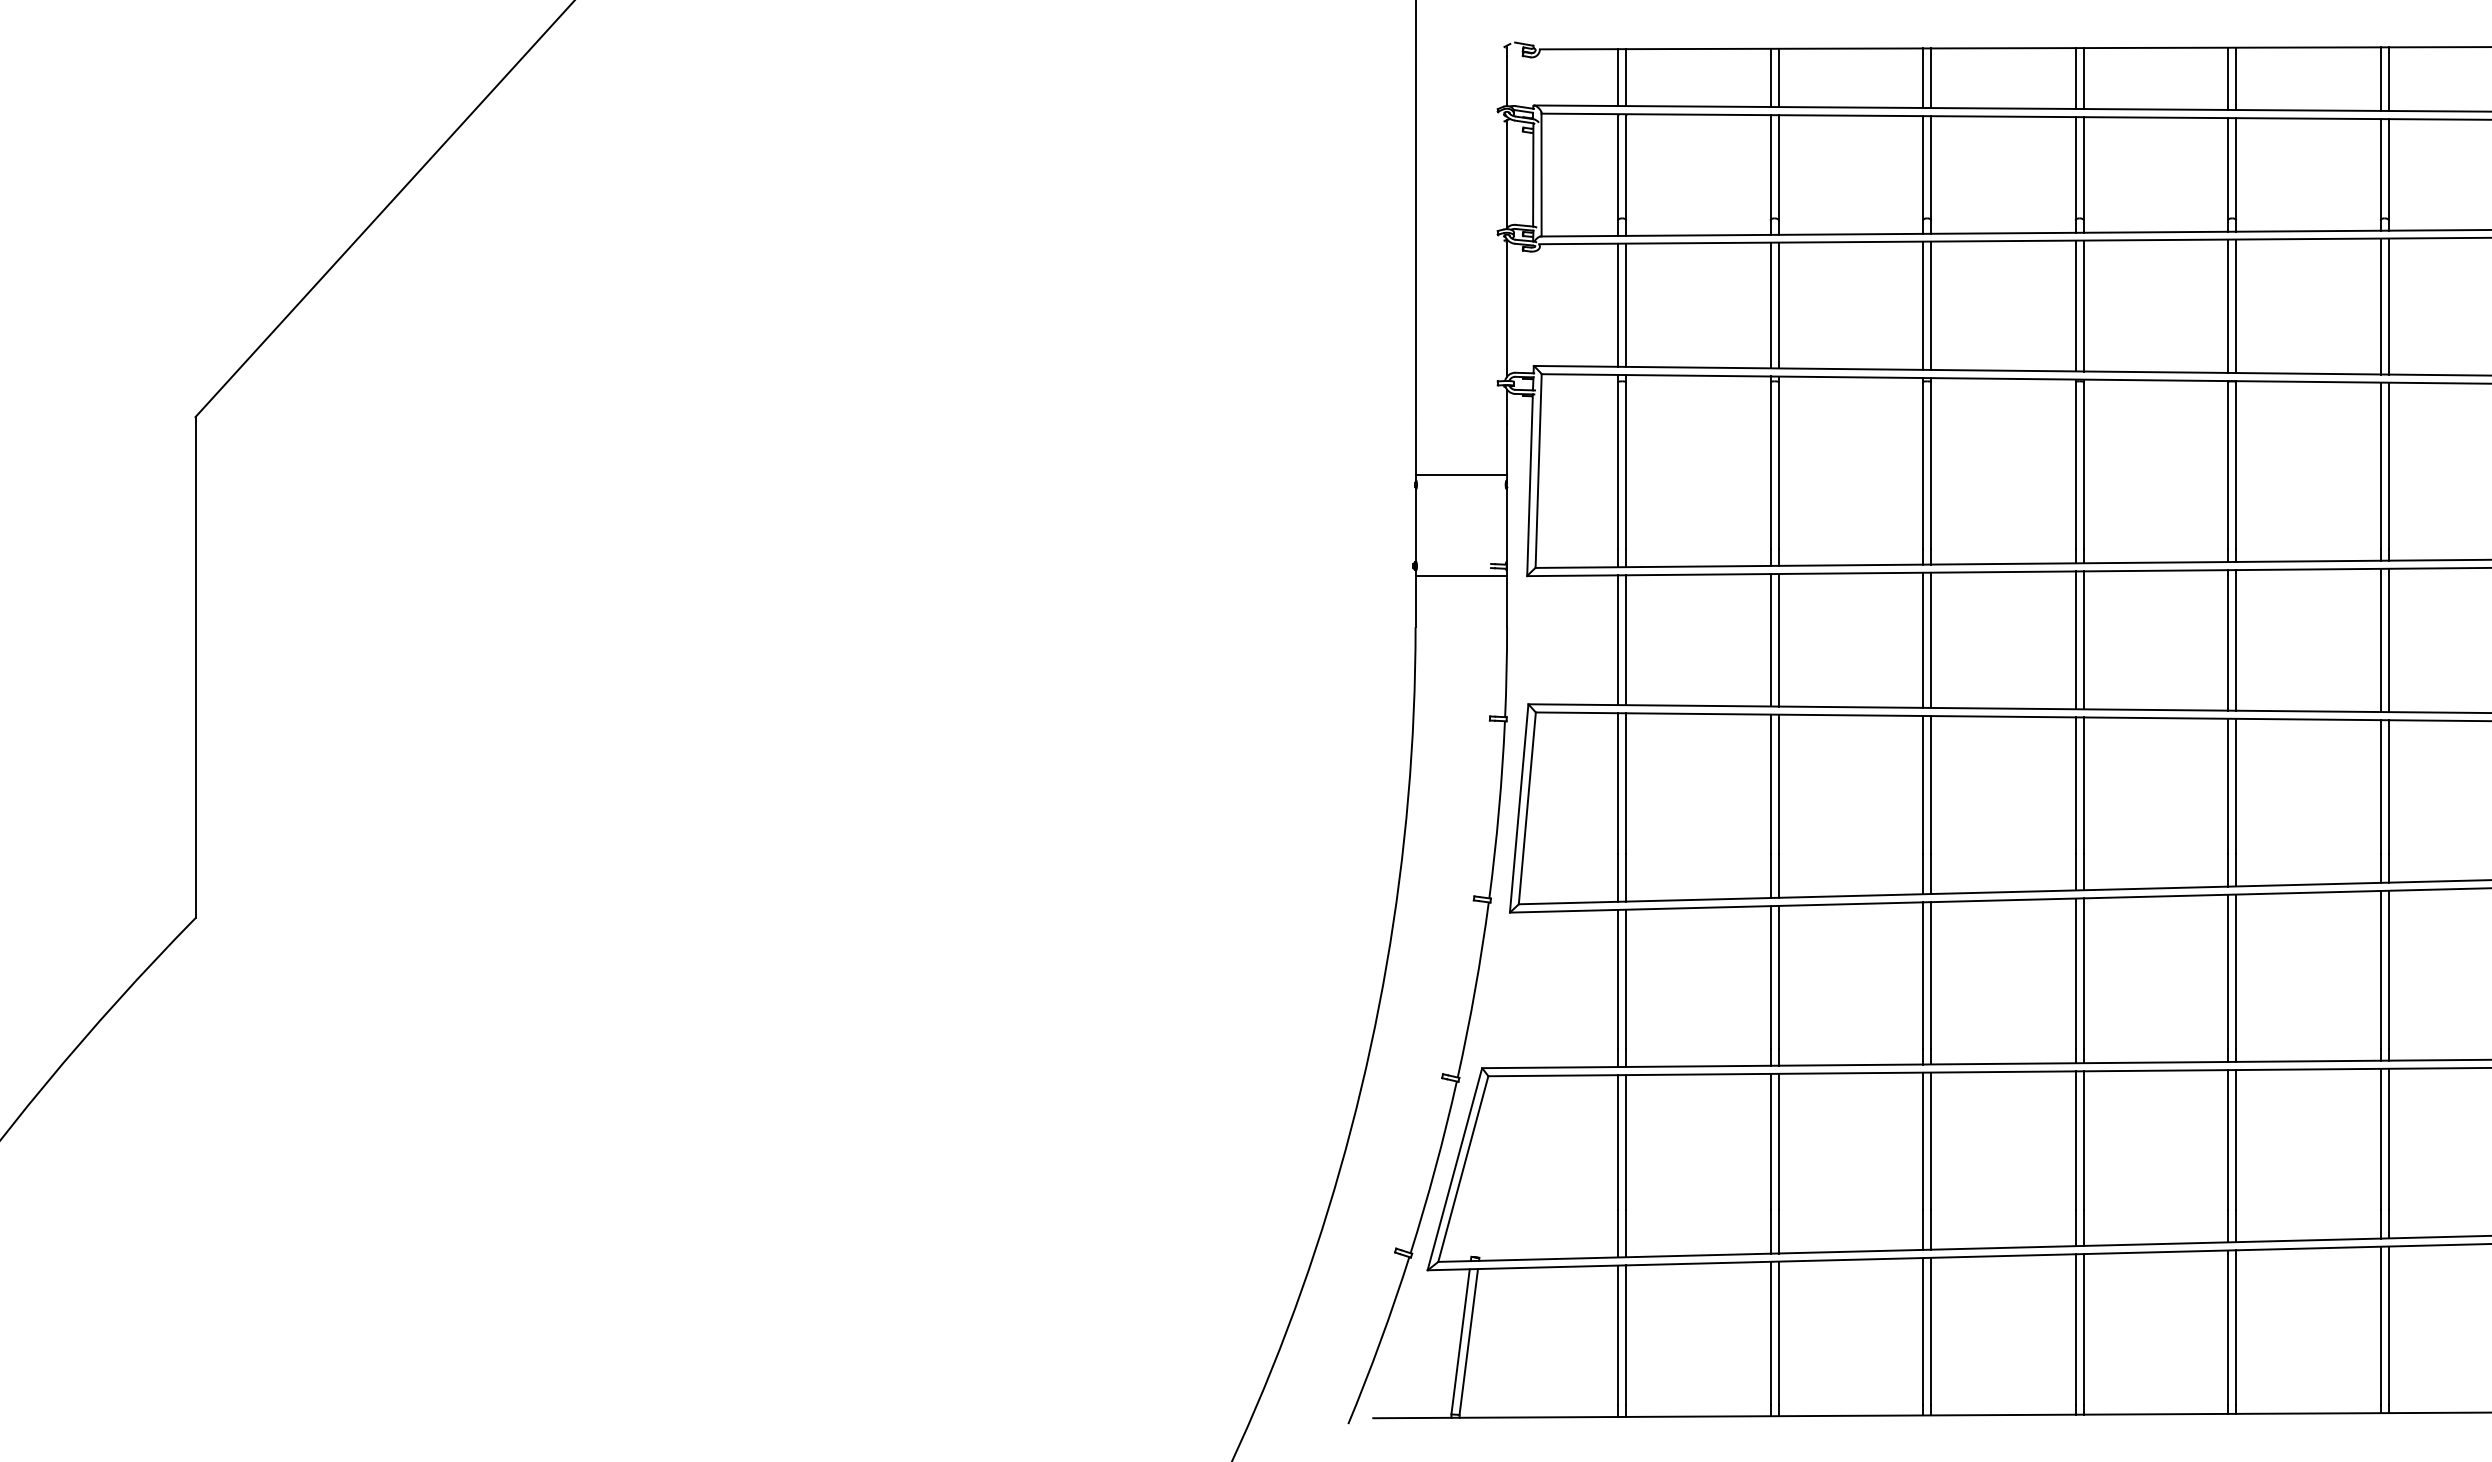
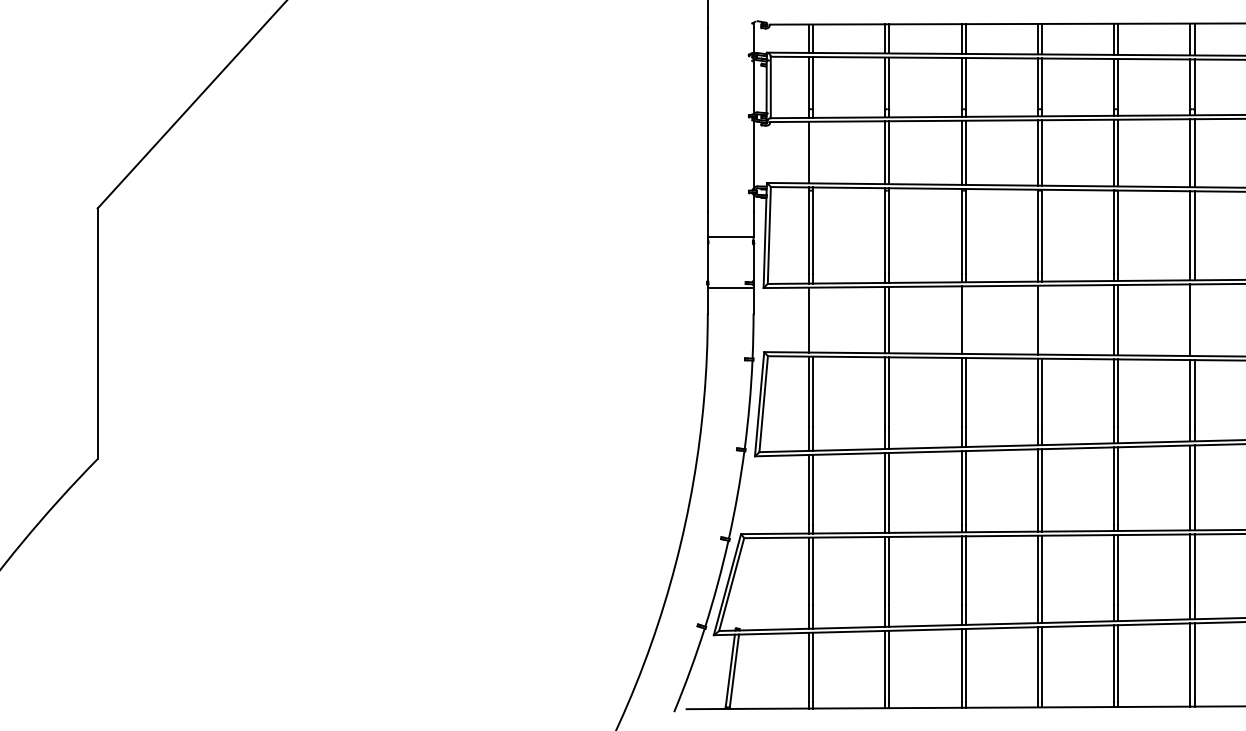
line: (1626, 305) -> (813, 152), removed
line: (1626, 639) -> (813, 319), removed
line: (1930, 639) -> (965, 319), removed
line: (2082, 639) -> (1041, 319), removed
line: (2388, 641) -> (1194, 320), removed

